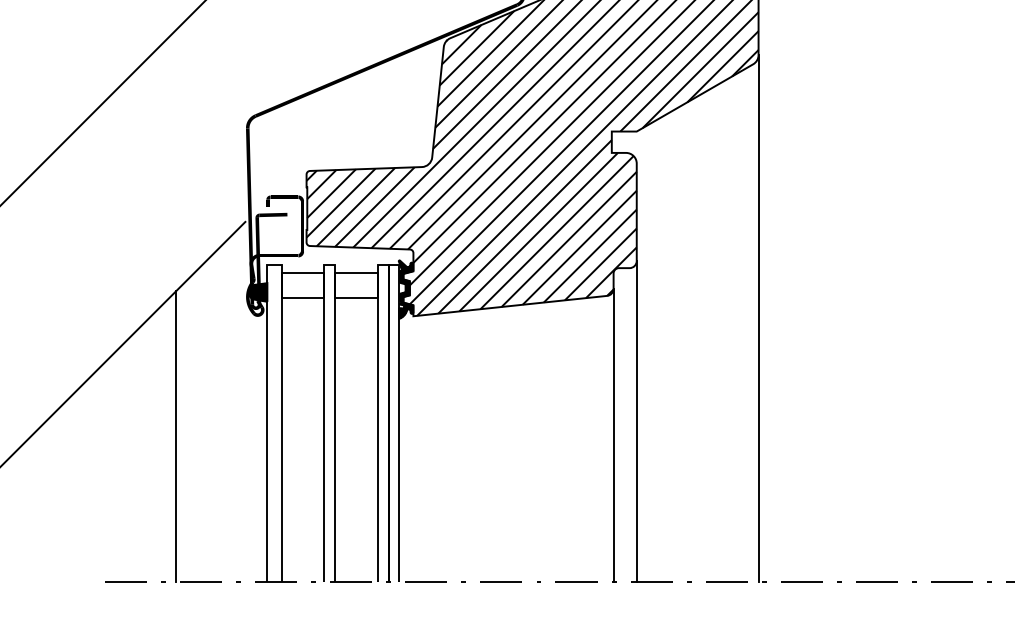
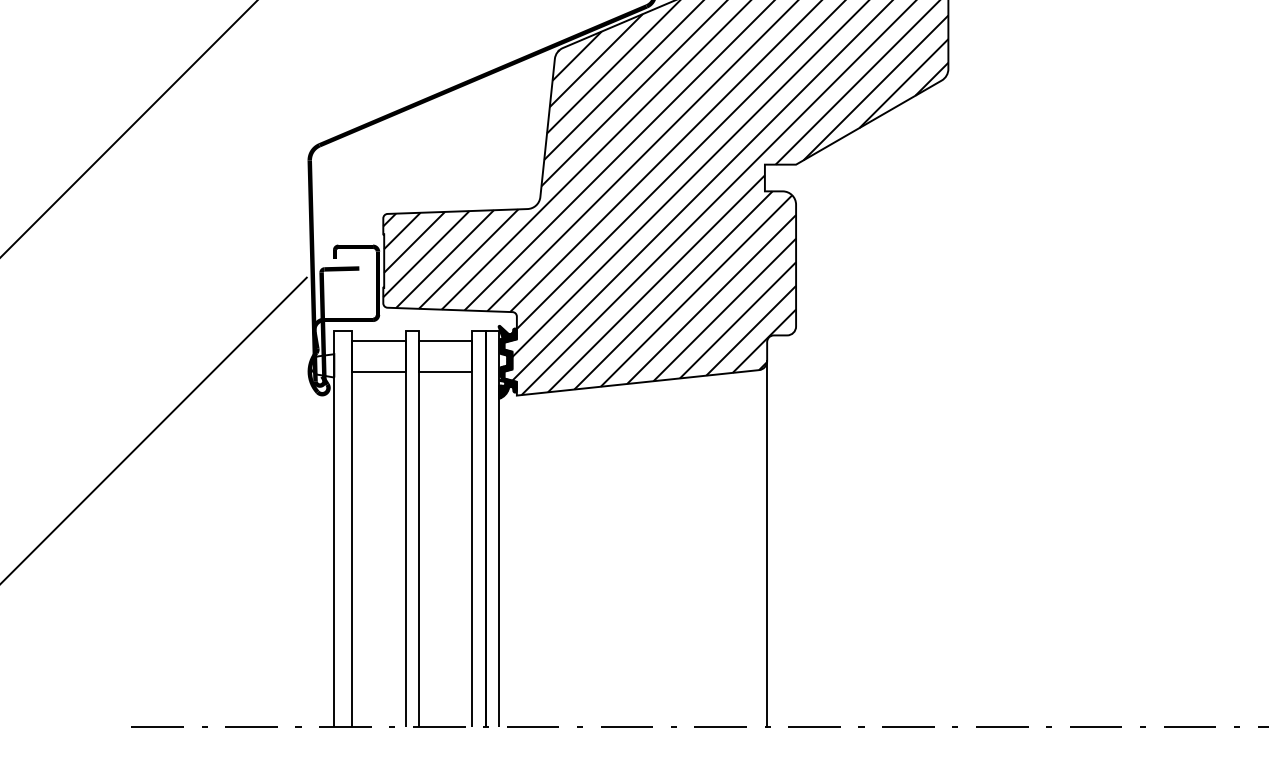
hatch: (257, 292) -> (321, 365), removed
line: (758, 318) -> (948, 398), removed
line: (636, 421) -> (795, 527), removed
line: (176, 436) -> (220, 545), removed

